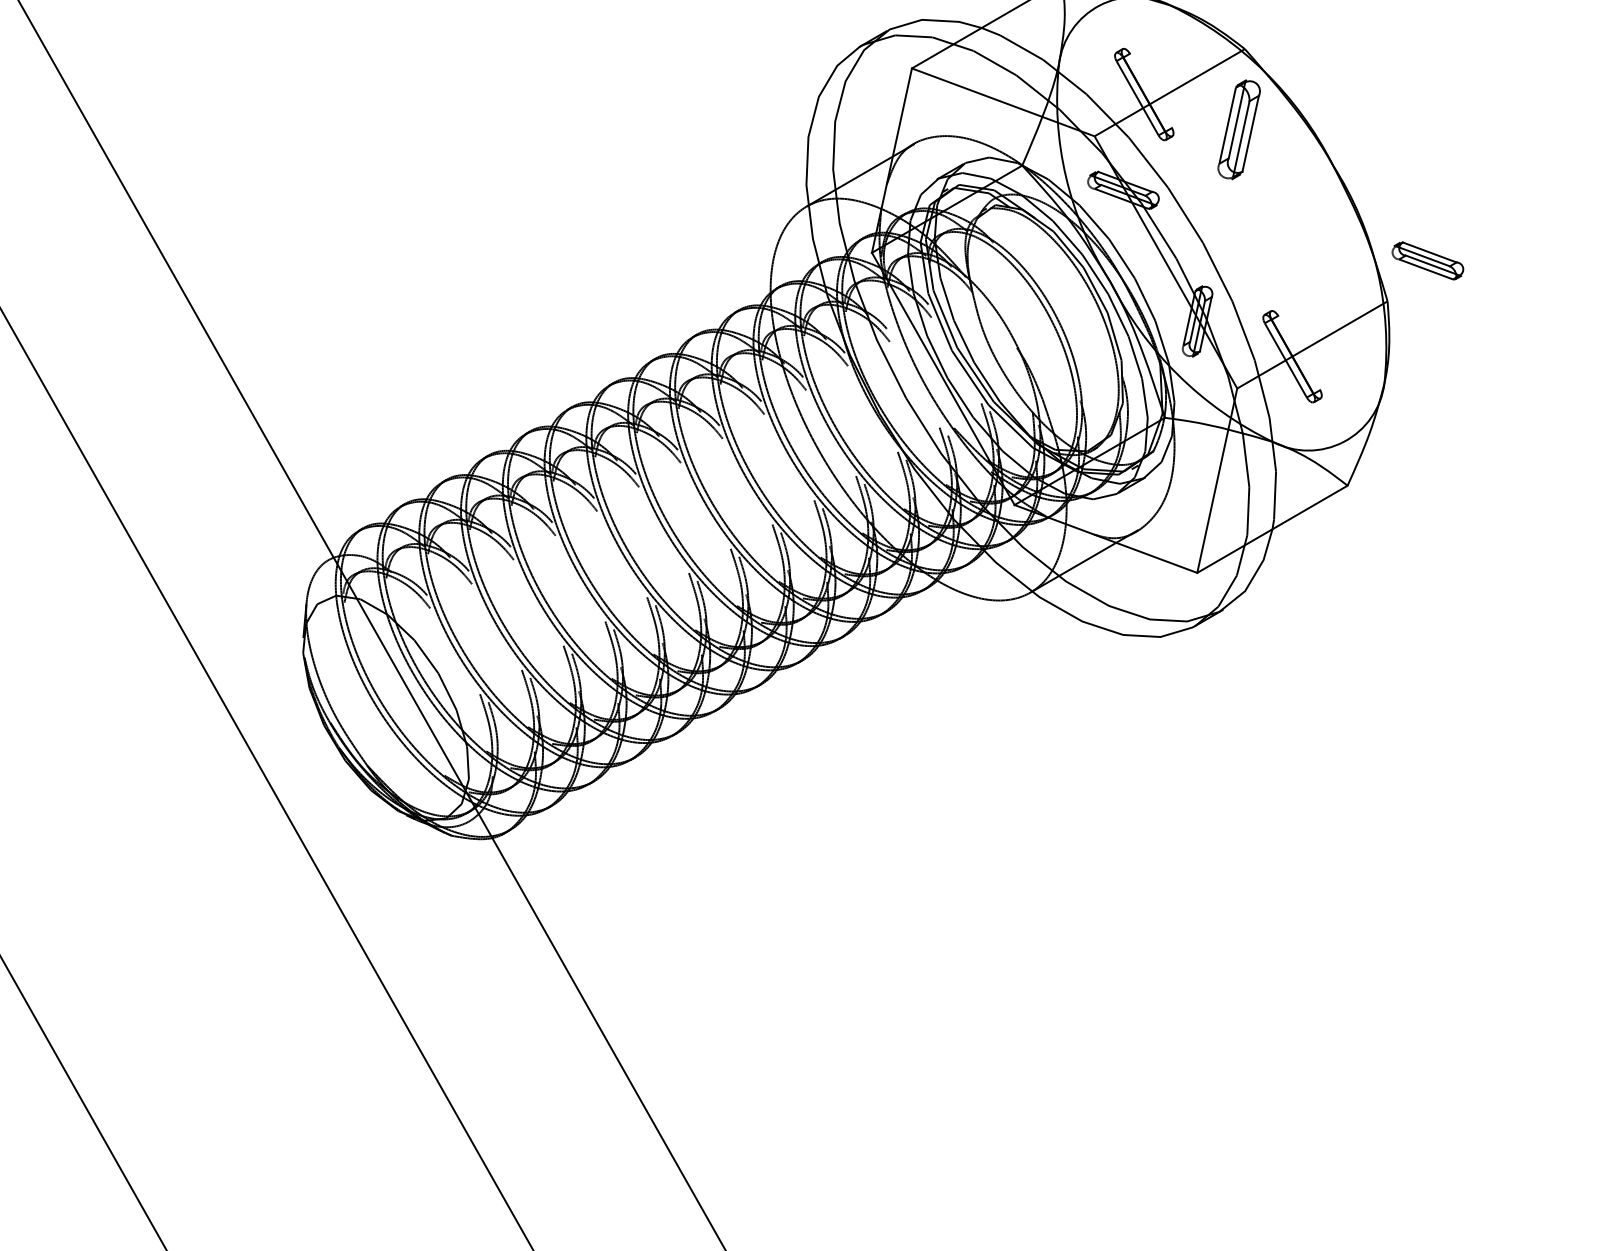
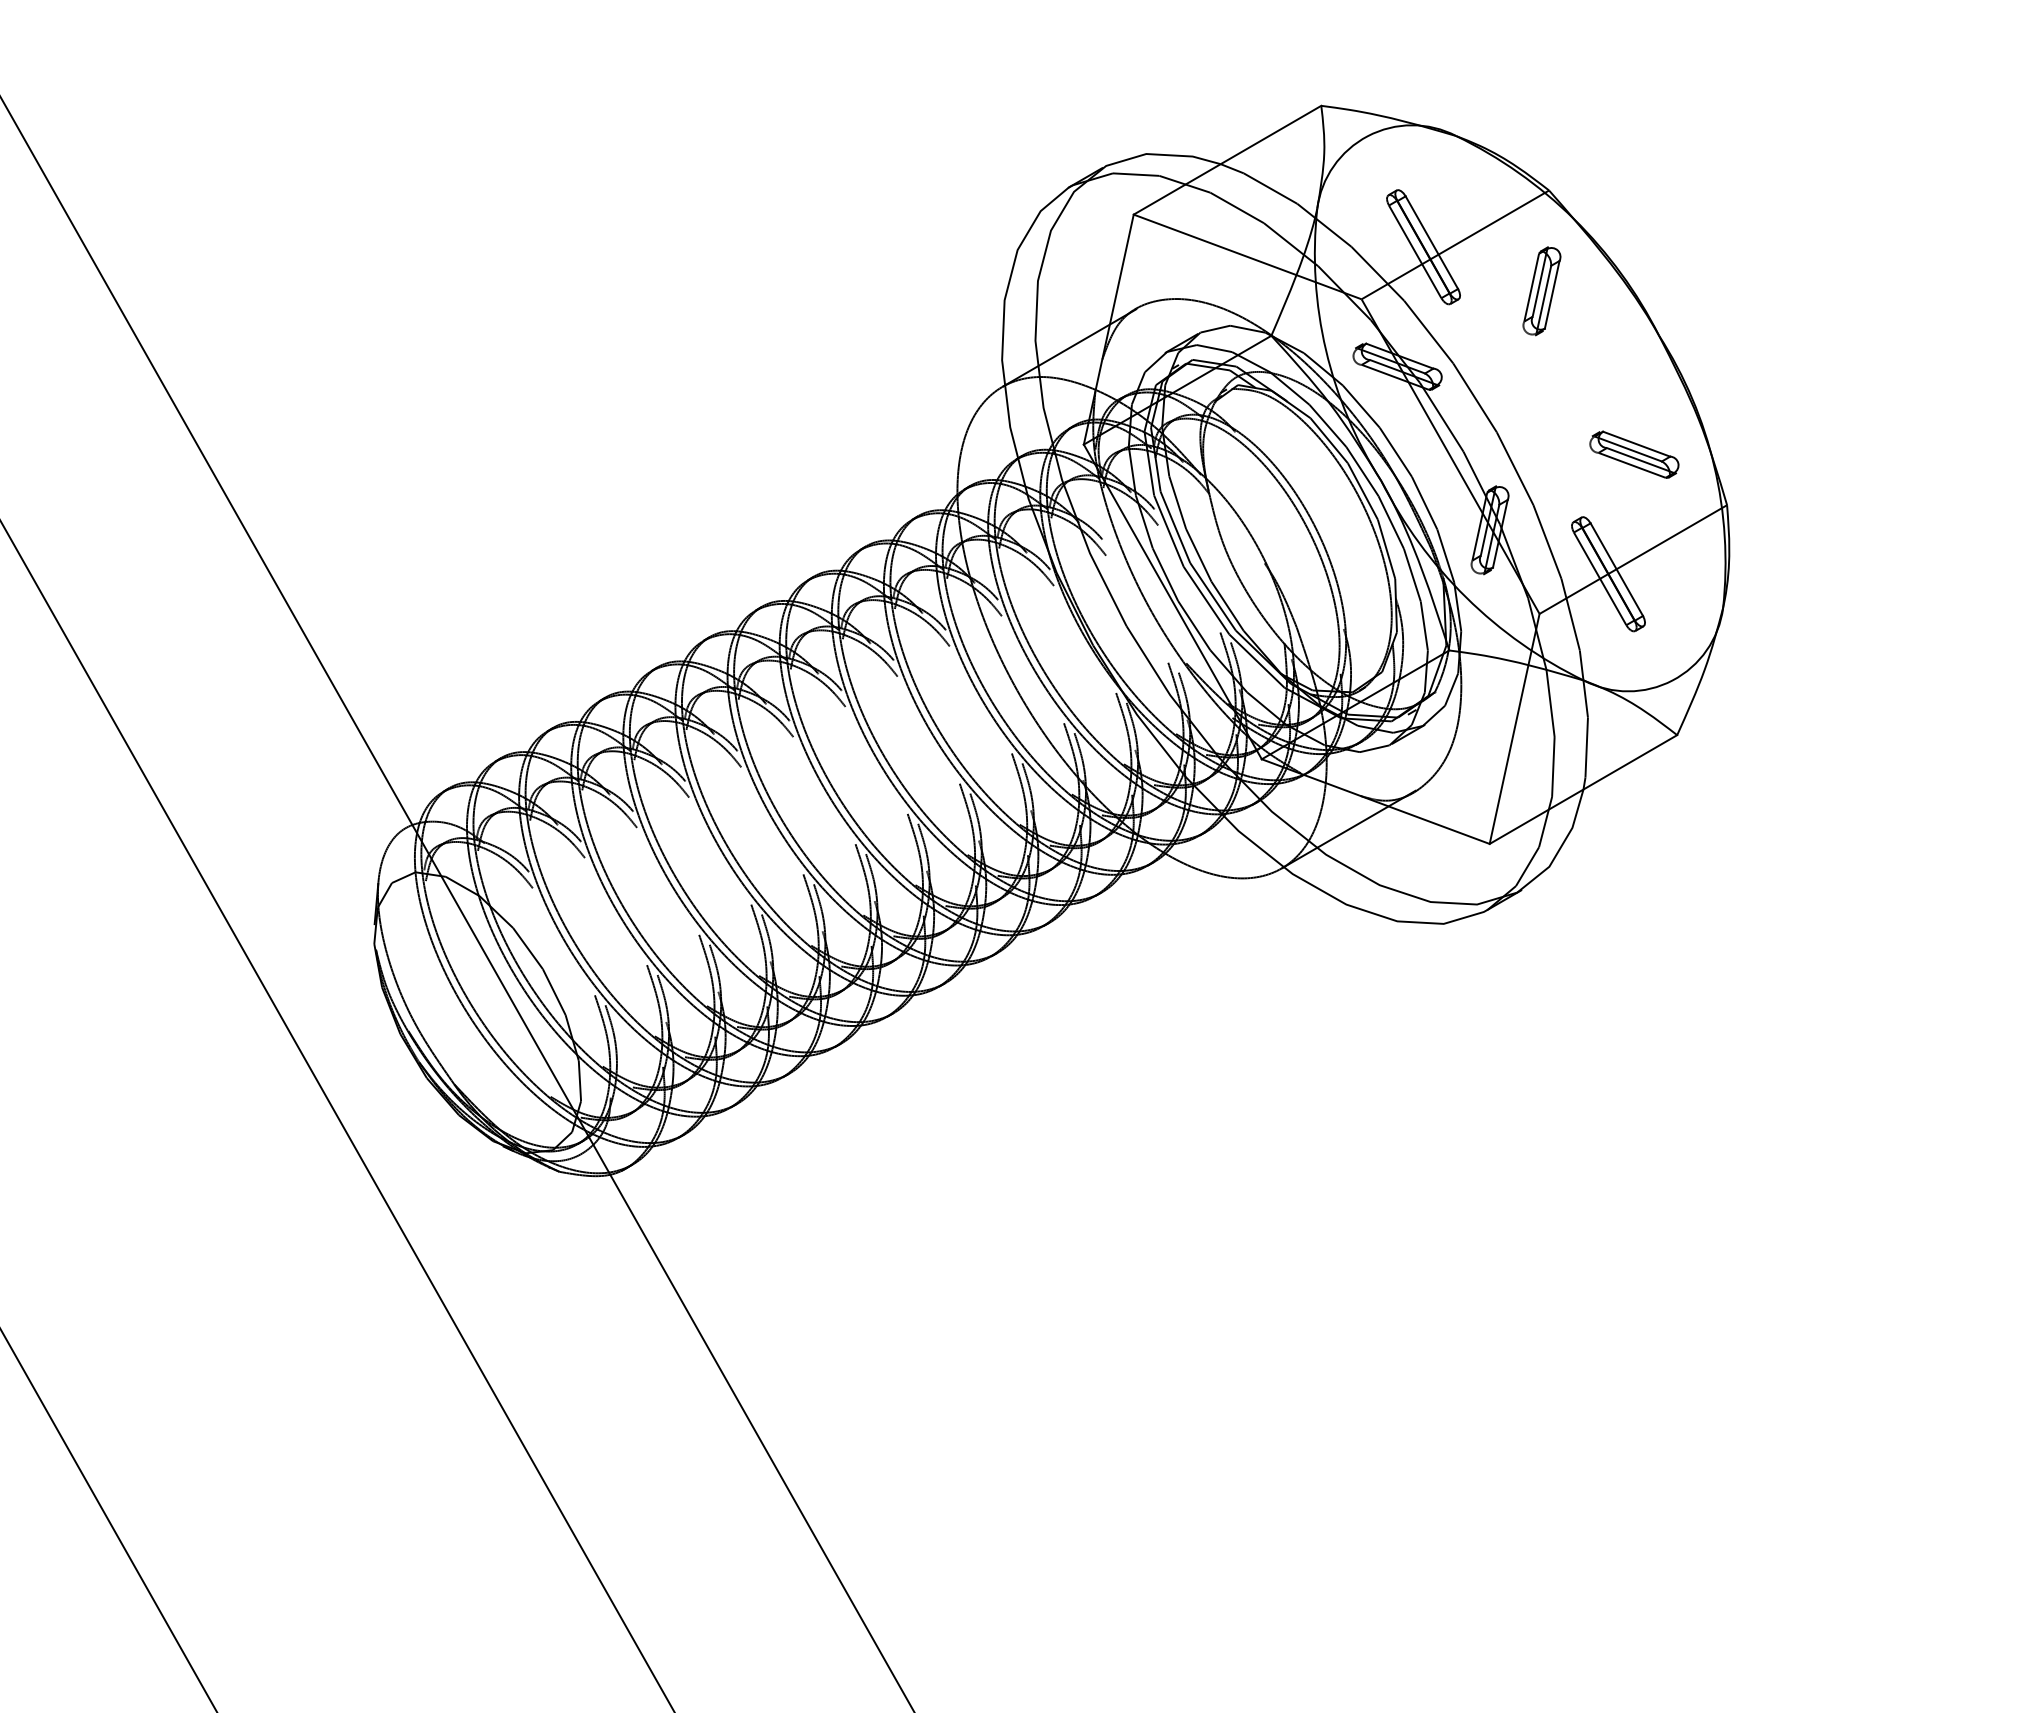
line: (1150, 90) -> (1431, 242), added
part: (1238, 130) -> (1541, 291), size x0.71
part: (1427, 260) -> (1634, 454), moved
line: (1298, 352) -> (1616, 569), added

